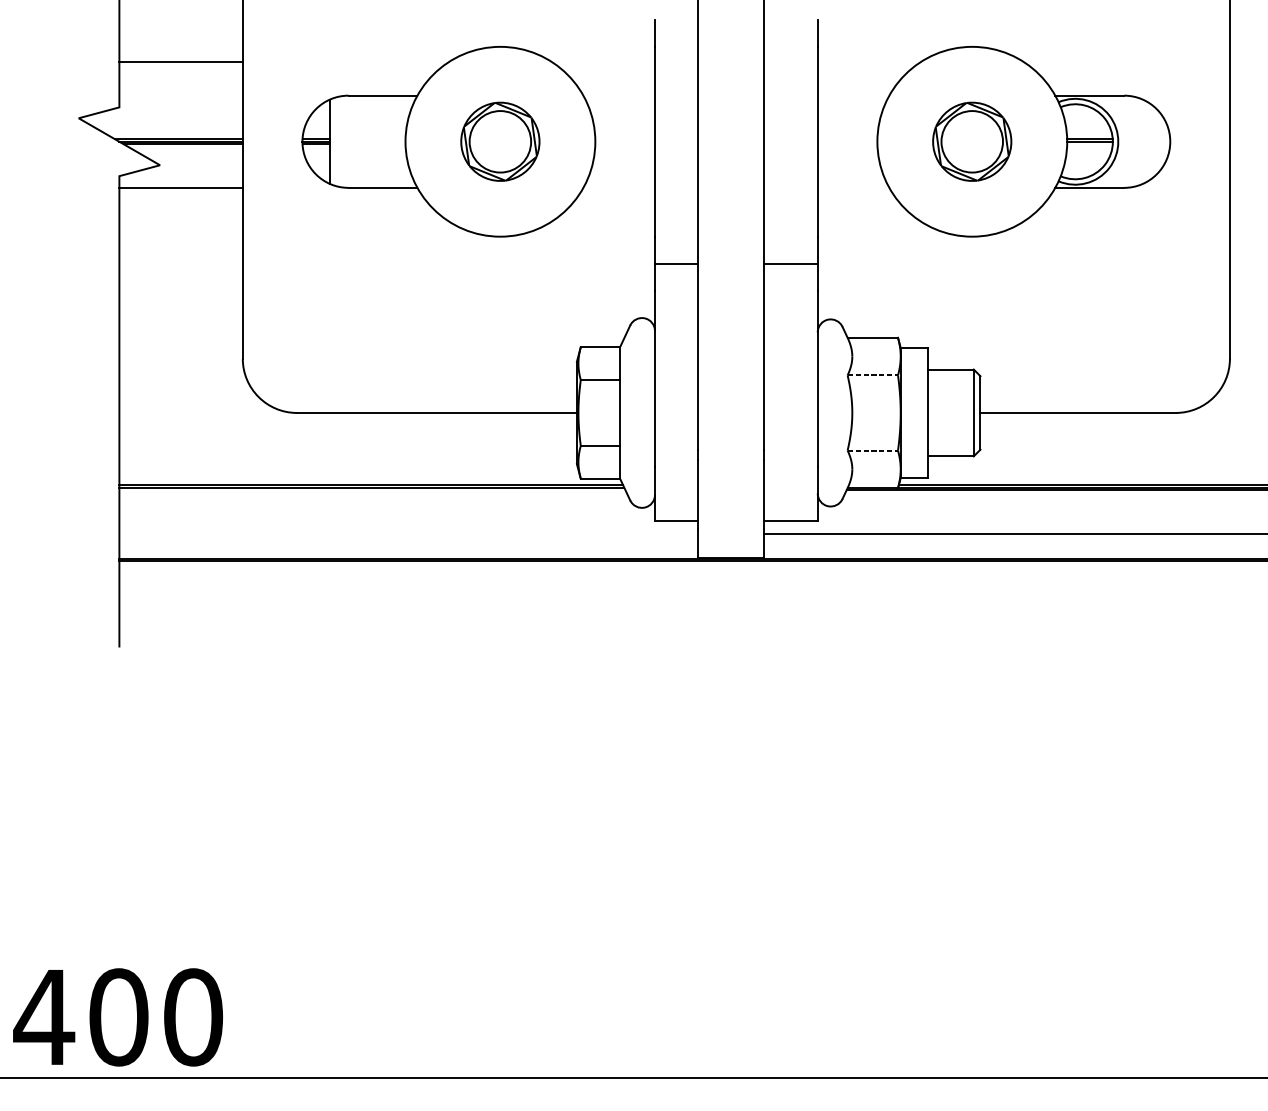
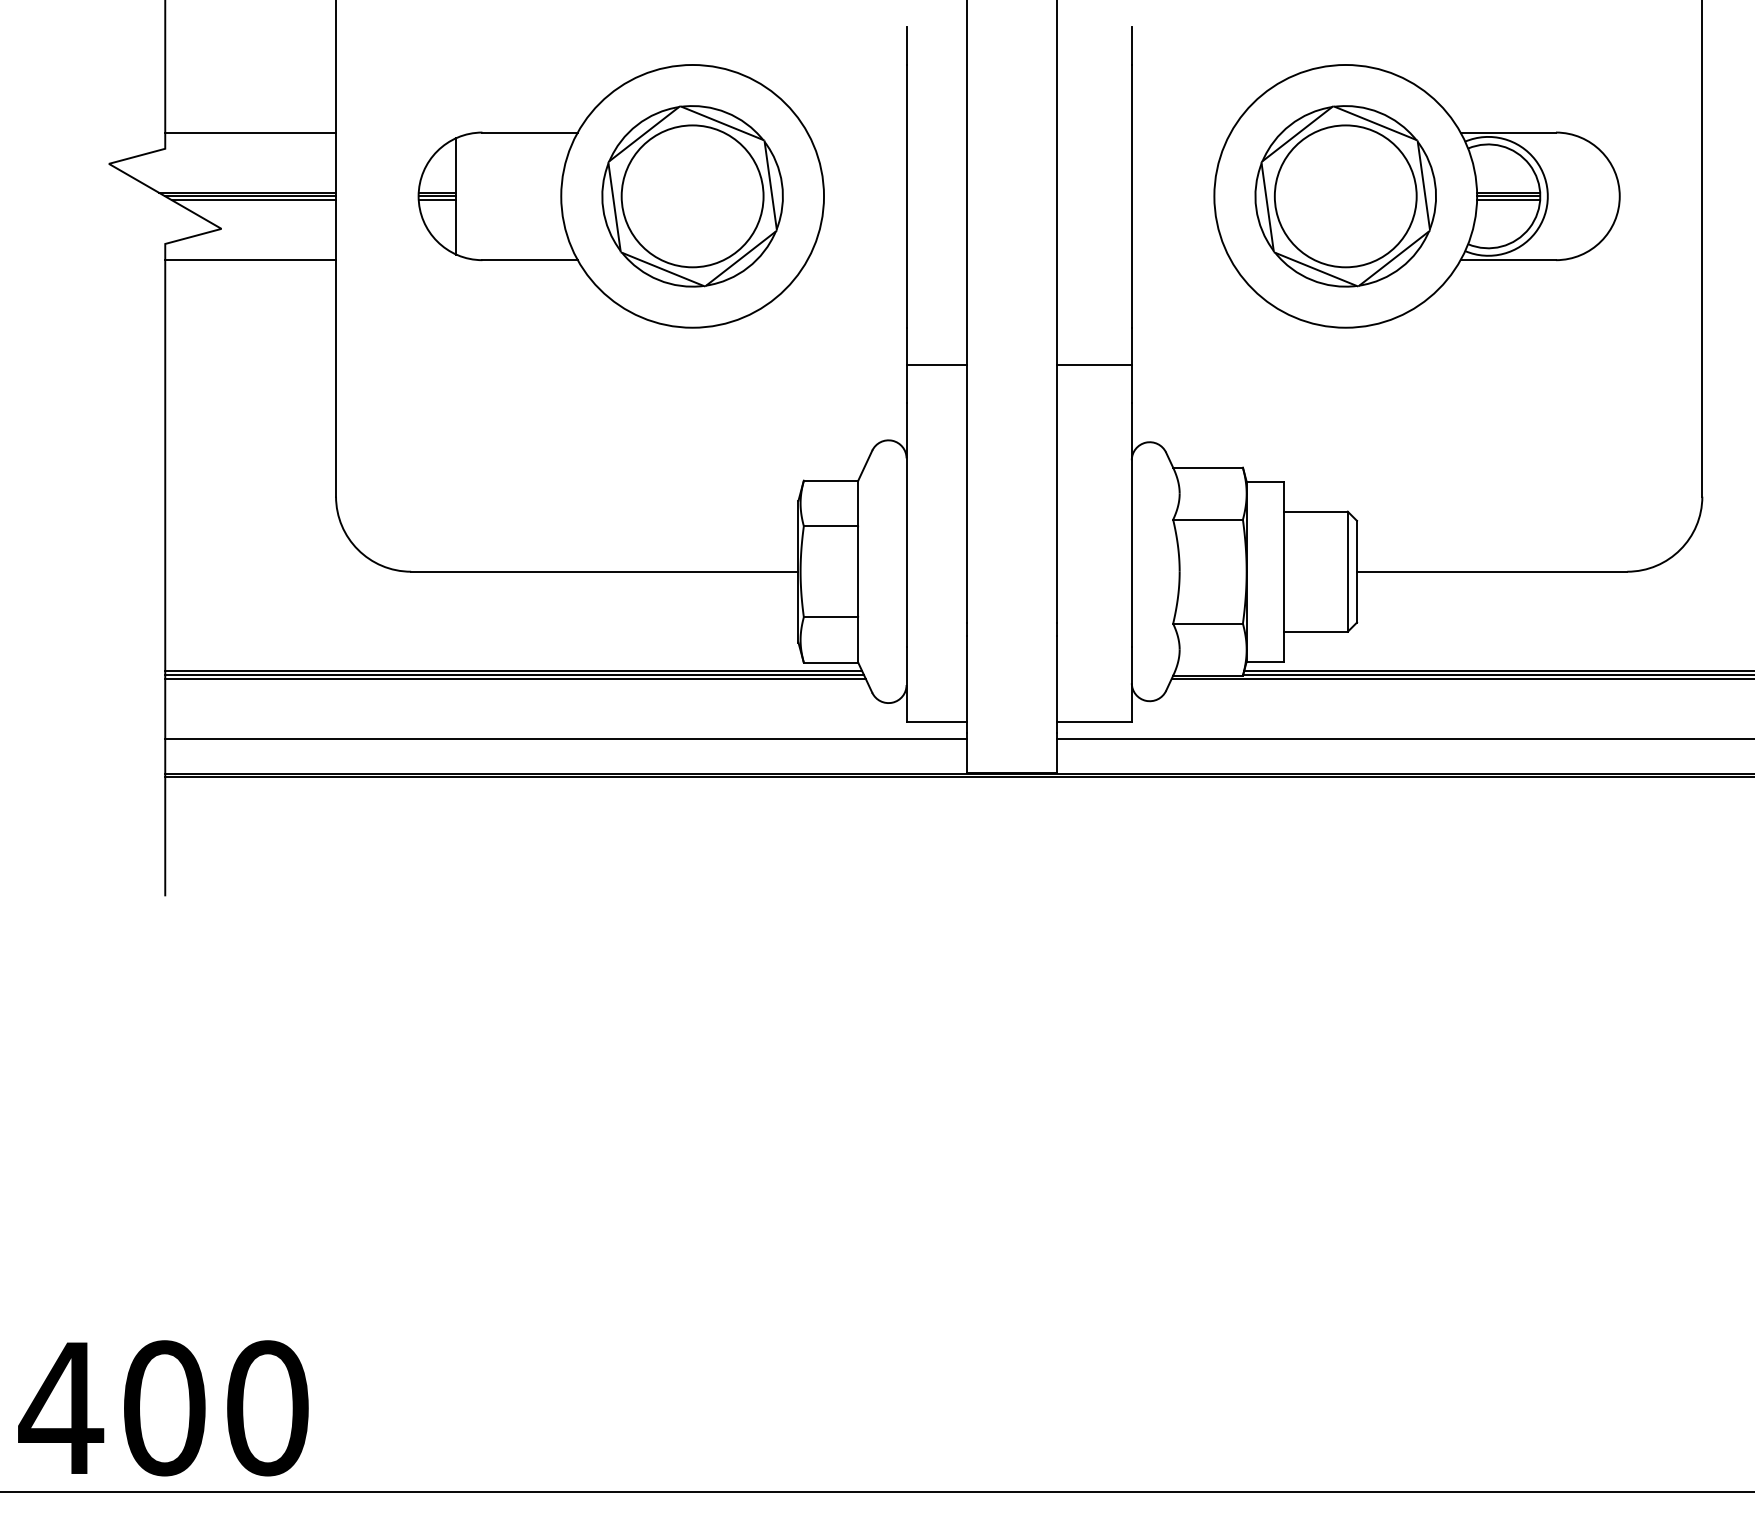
line: (180, 61) -> (250, 132), moved
part: (500, 141) -> (692, 196), size x1.67
part: (972, 141) -> (1345, 196), size x1.67
line: (1089, 144) -> (1508, 200), added
line: (873, 375) -> (1208, 519), dashed -> solid
line: (873, 450) -> (1208, 623), dashed -> solid
line: (372, 490) -> (515, 678), added
line: (408, 534) -> (565, 739), added

